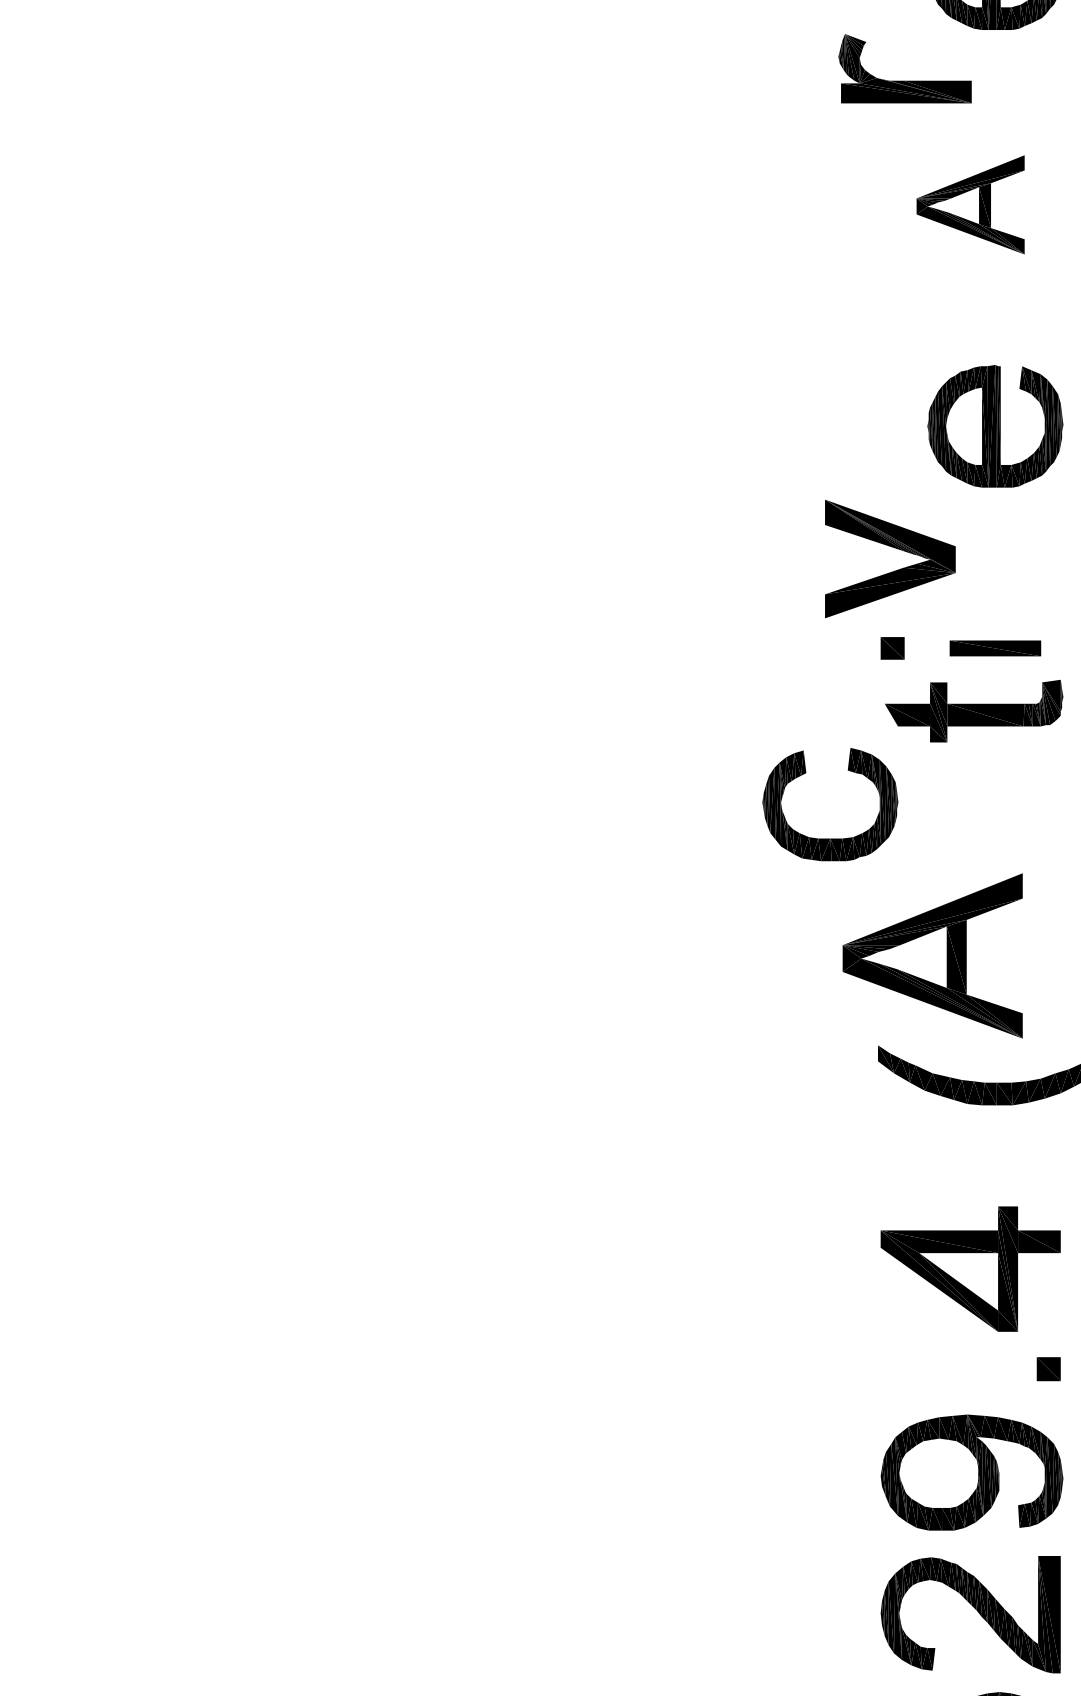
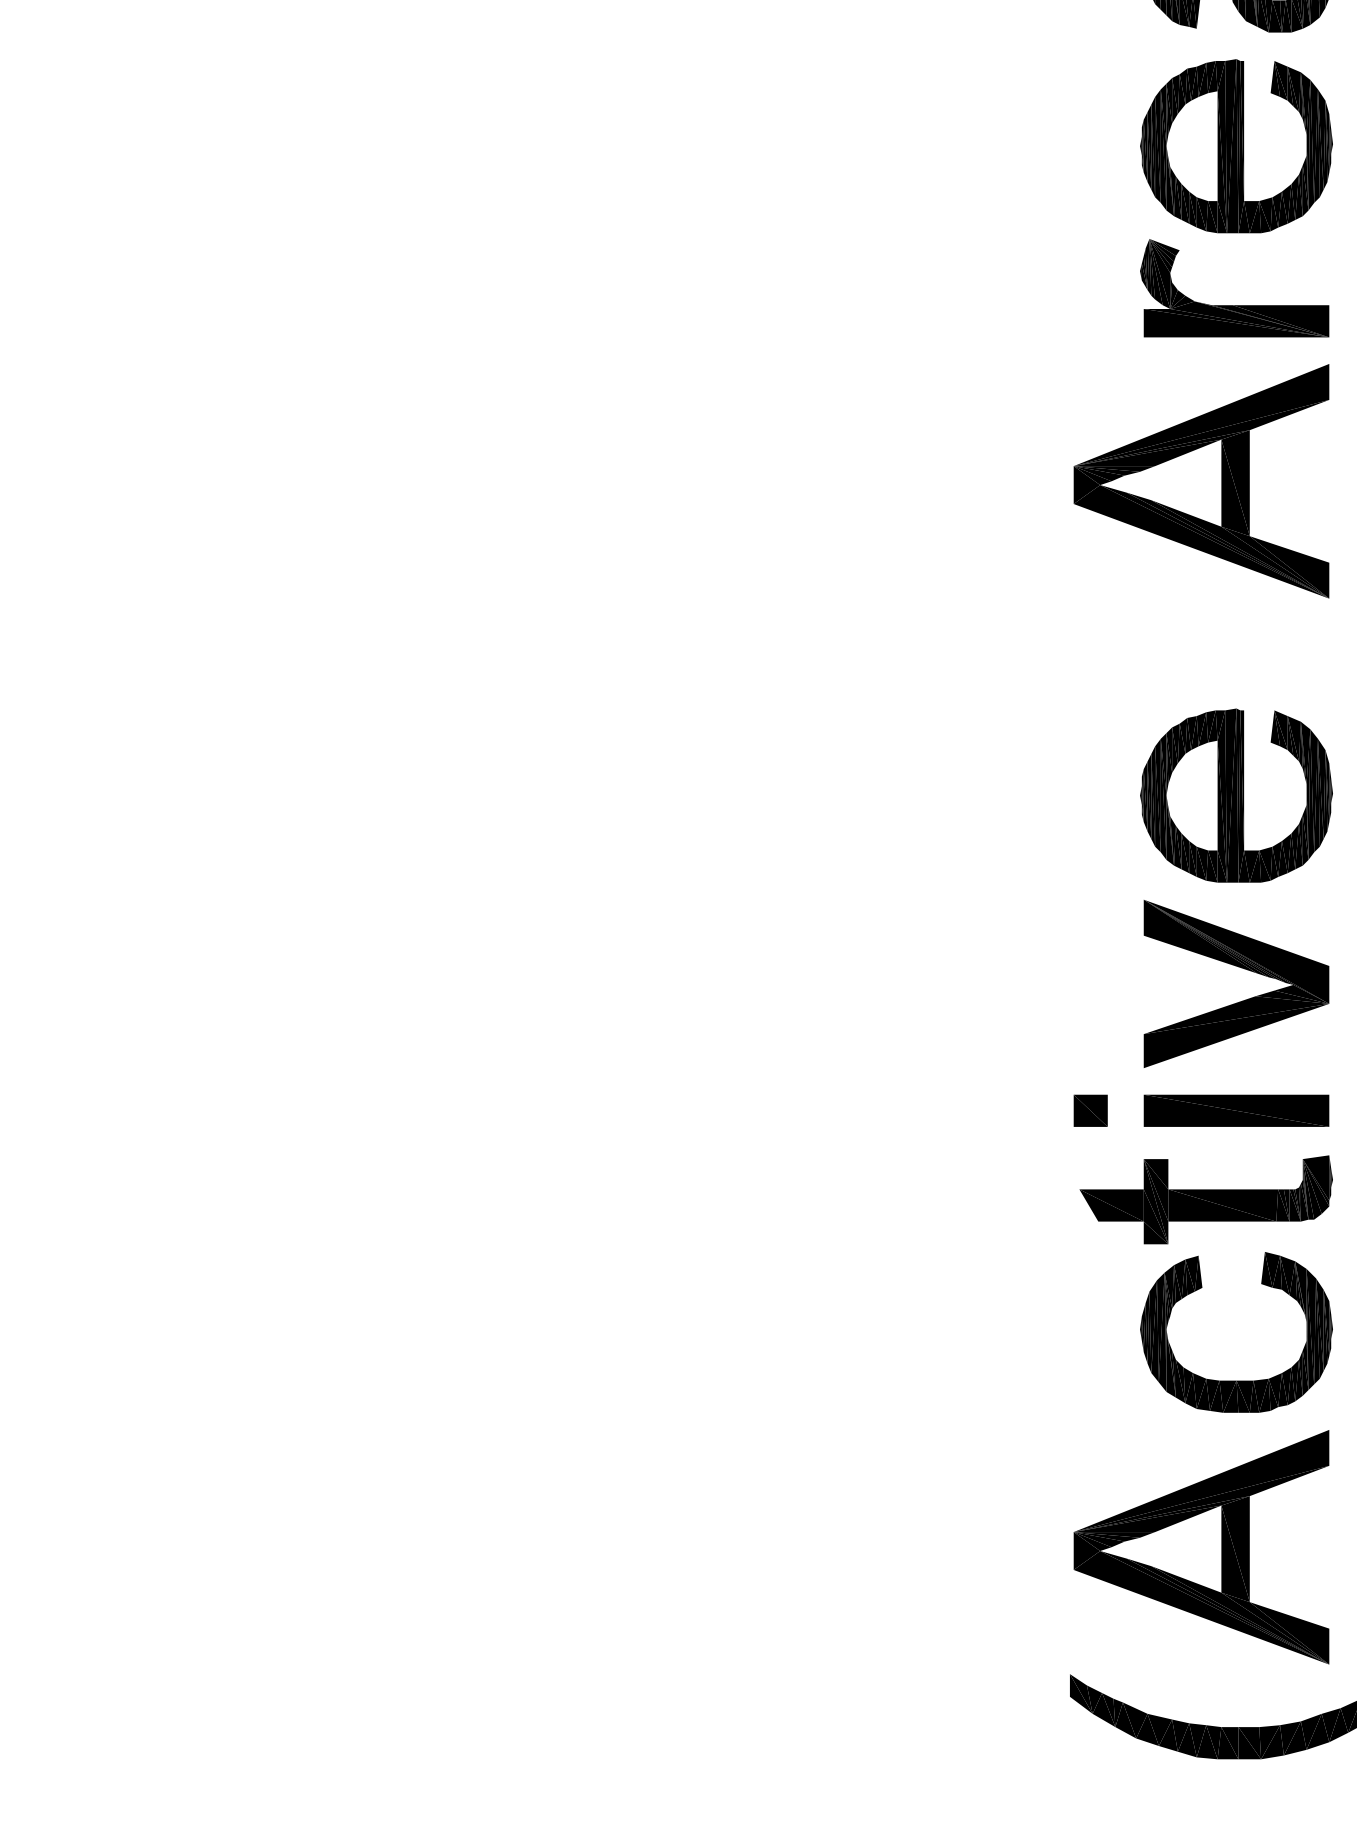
part: (904, 80) -> (1233, 304), moved
part: (970, 204) -> (1201, 480), size x1.67
part: (894, 548) -> (1242, 969), moved
part: (995, 648) -> (1236, 1110), size x1.43
part: (830, 838) -> (1236, 1380), moved
part: (932, 955) -> (1201, 1546), moved

